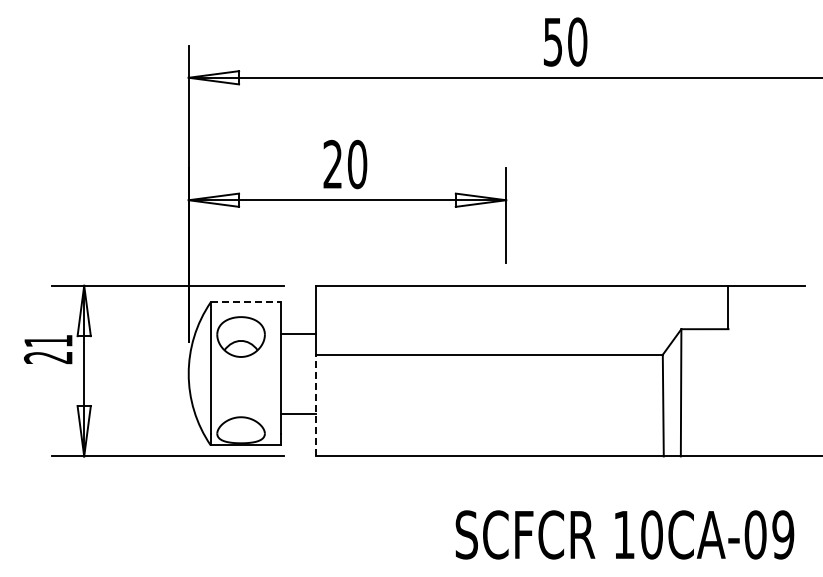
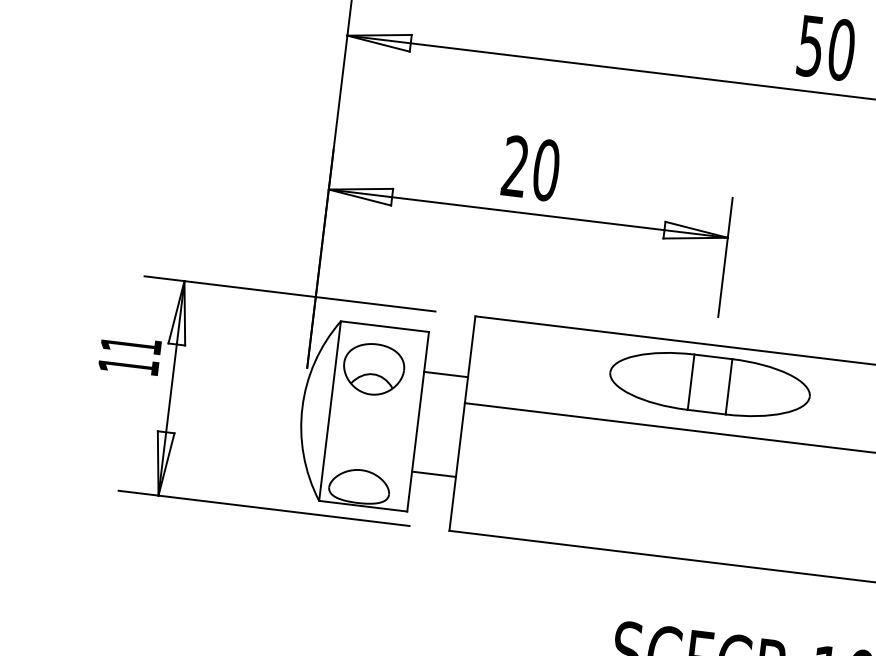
line: (246, 302) -> (385, 326), dashed -> solid
part: (506, 316) -> (710, 383), added
text: (47, 357) -> (127, 365), 21 -> 11
line: (315, 405) -> (456, 466), dashed -> solid

